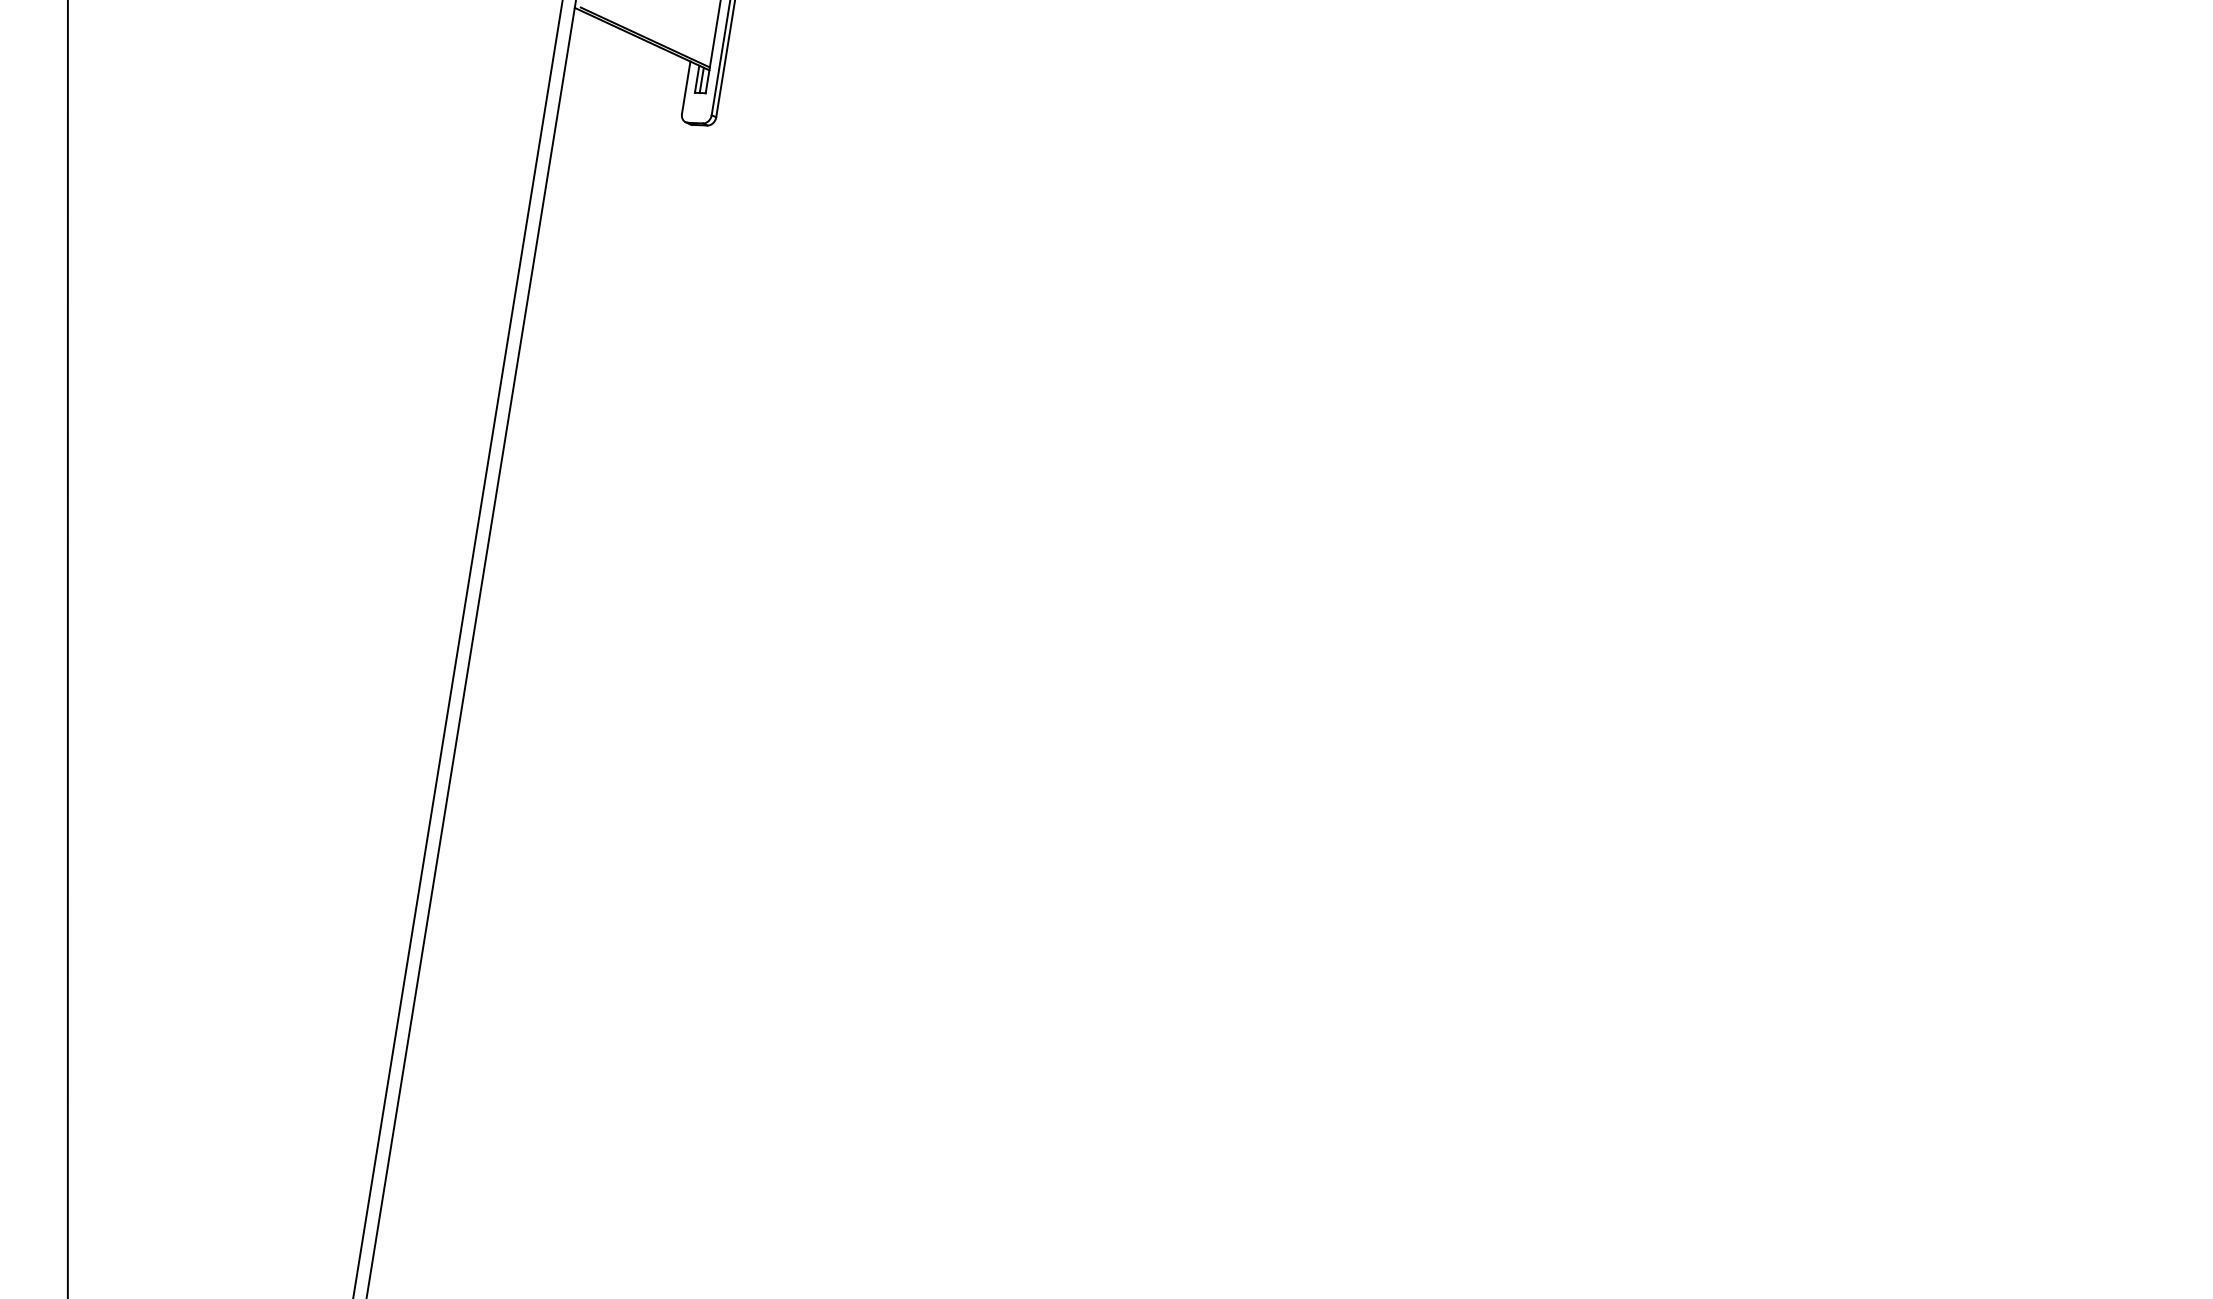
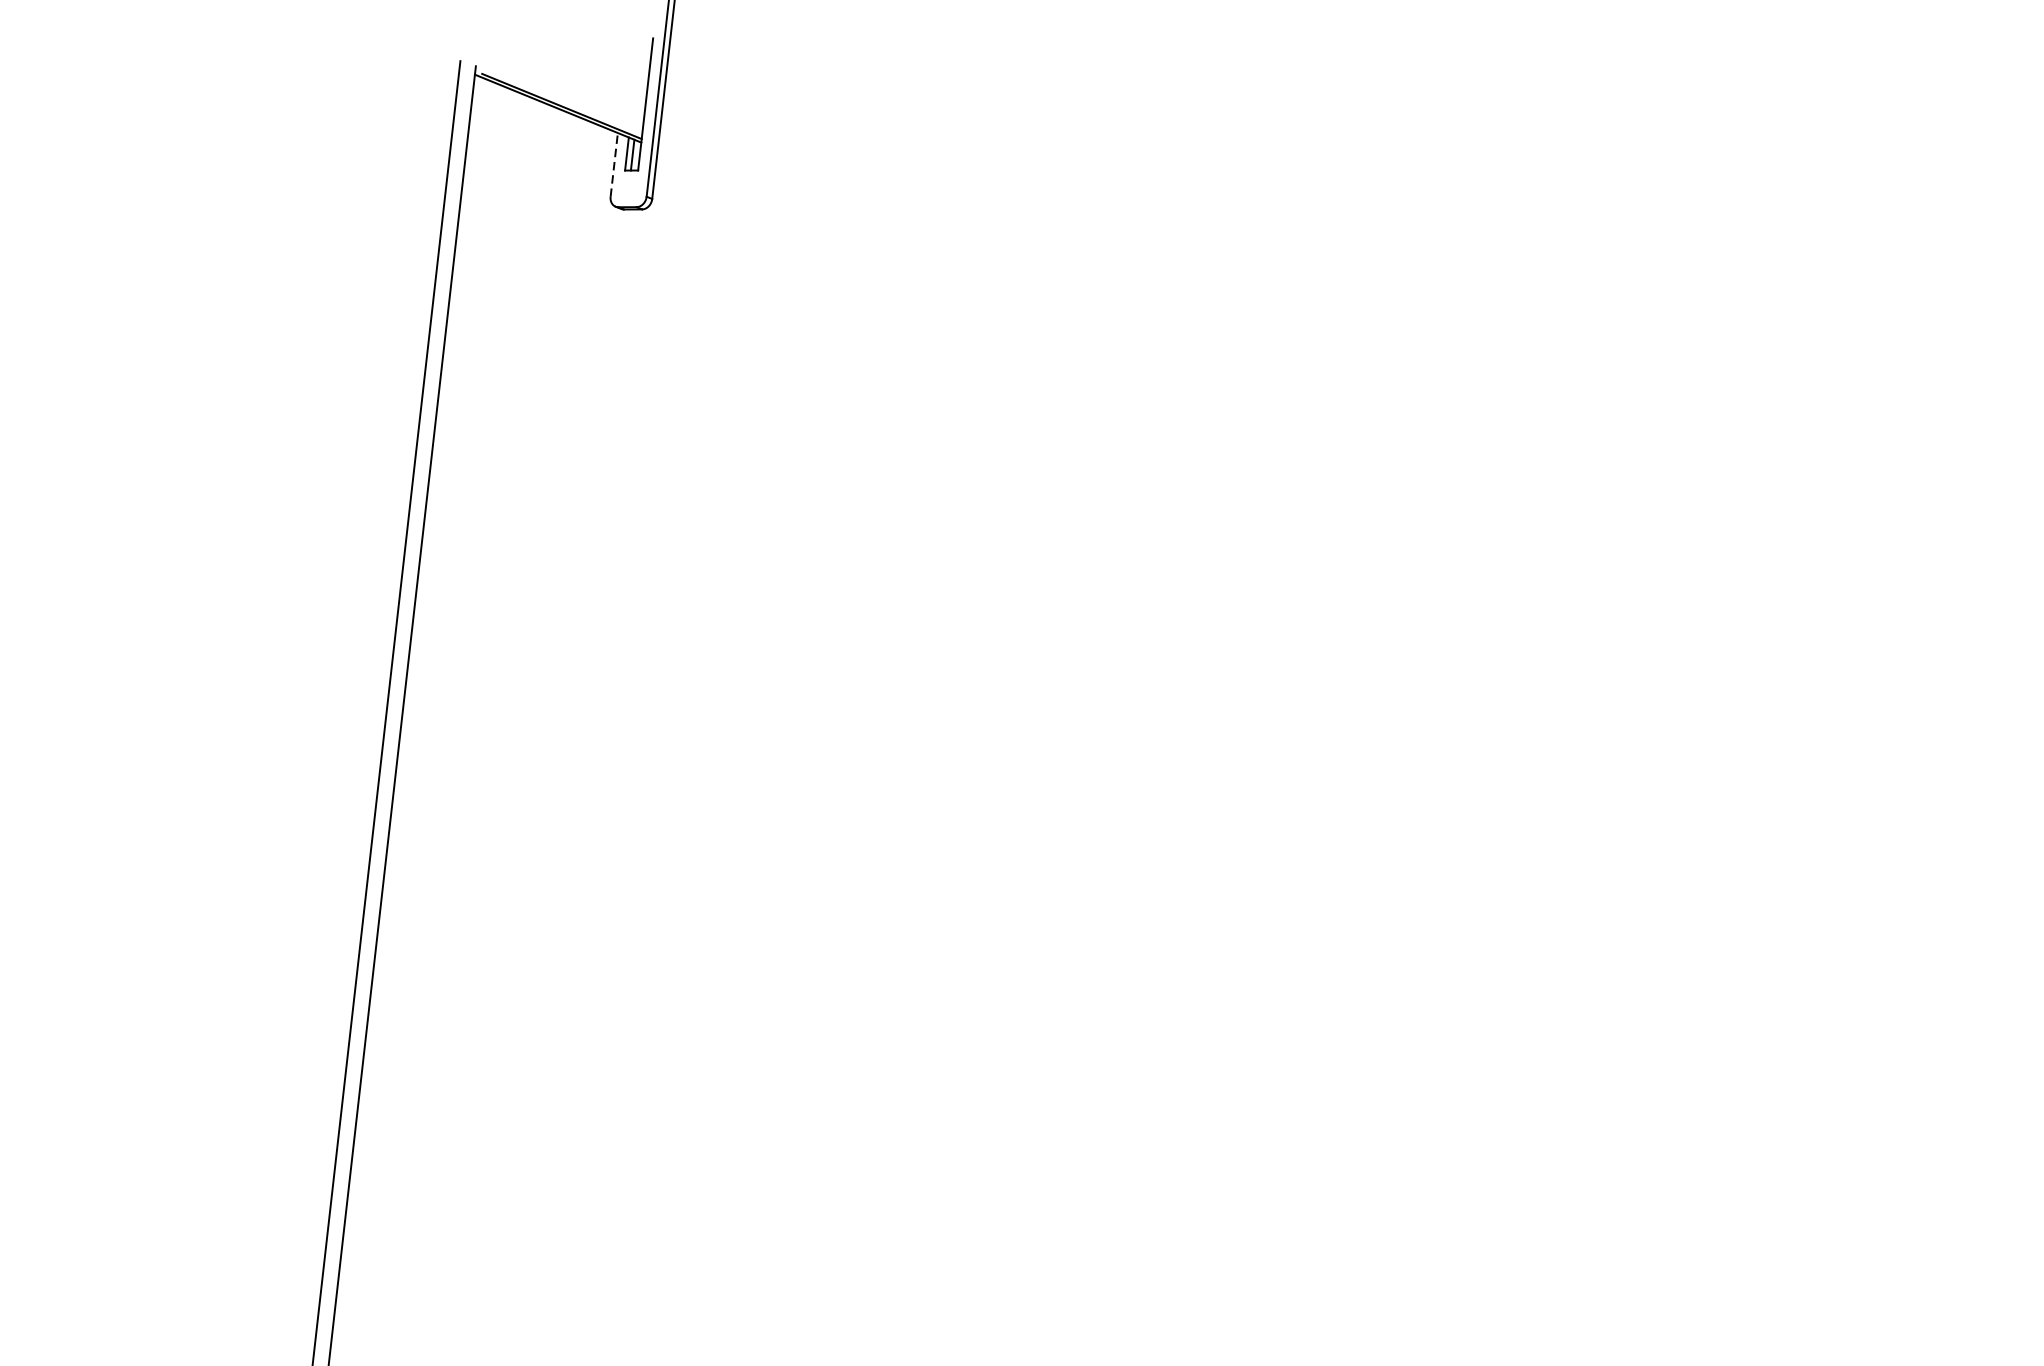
line: (686, 87) -> (614, 164), solid -> dashed

